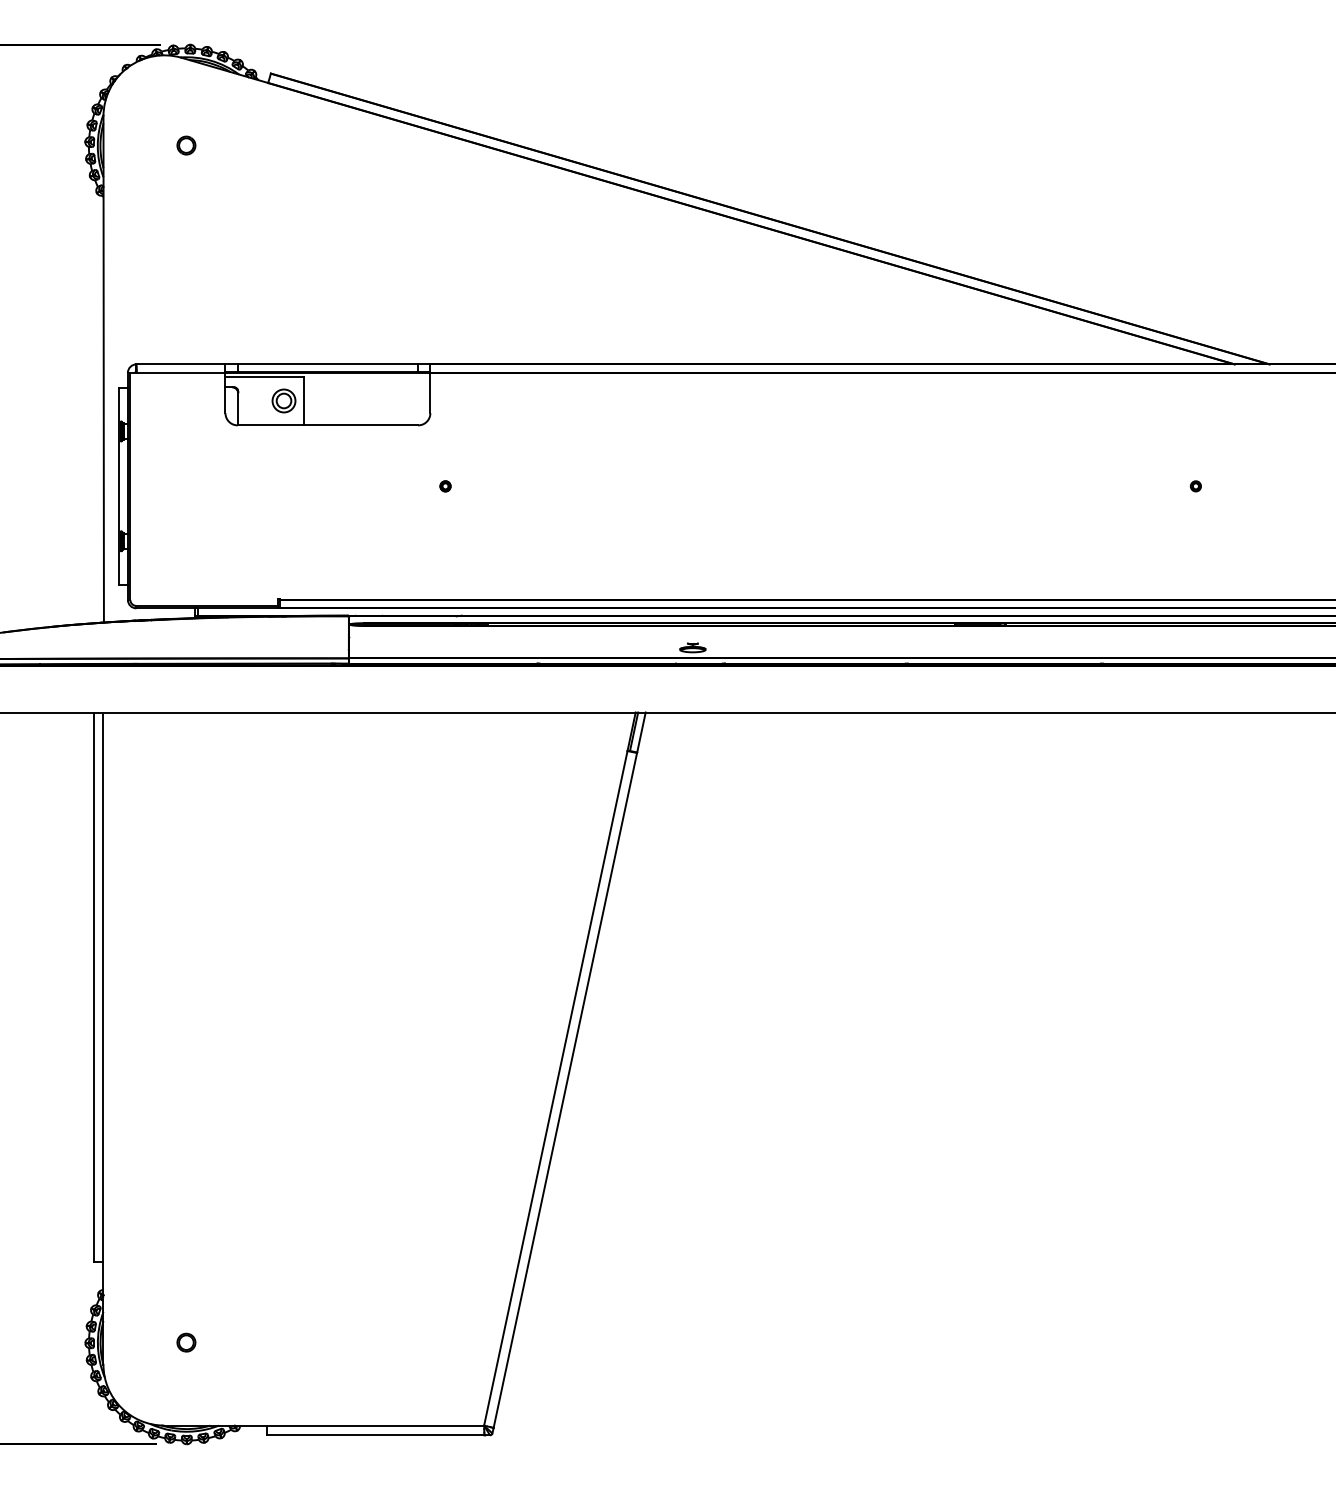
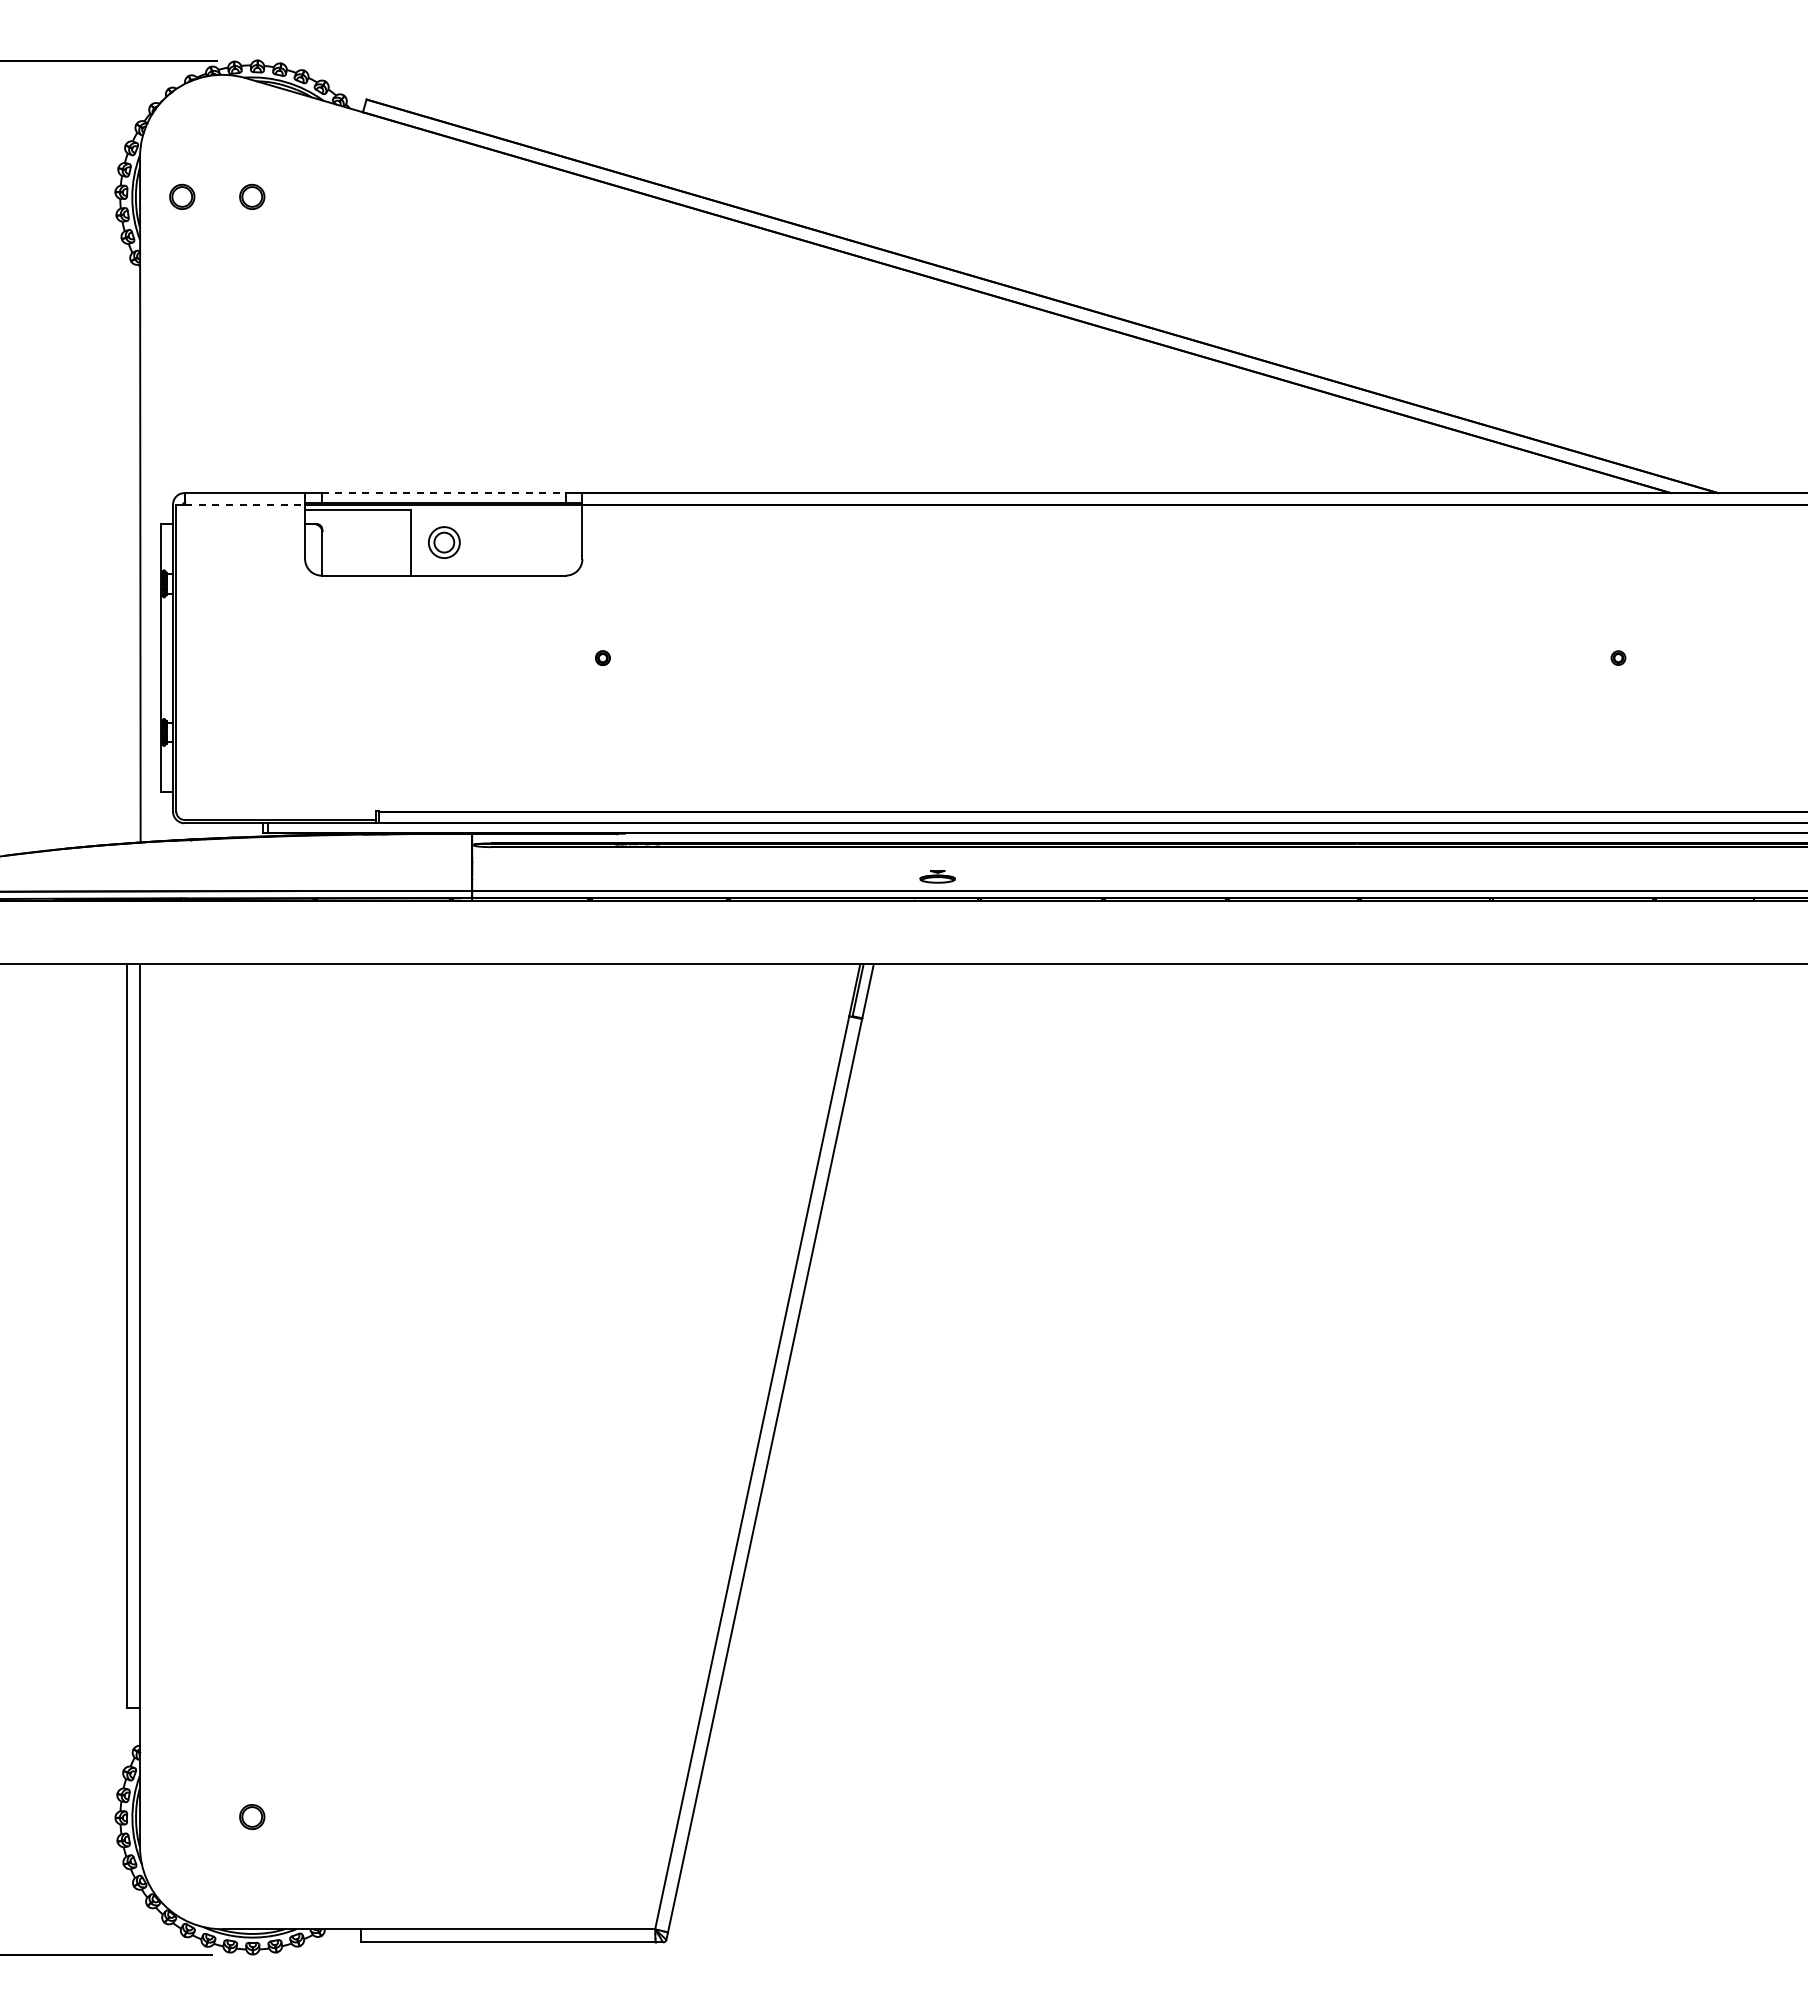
part: (134, 145) -> (182, 196), added
line: (328, 364) -> (444, 493), solid -> dashed
line: (181, 372) -> (245, 504), solid -> dashed
part: (284, 400) -> (444, 542), moved

